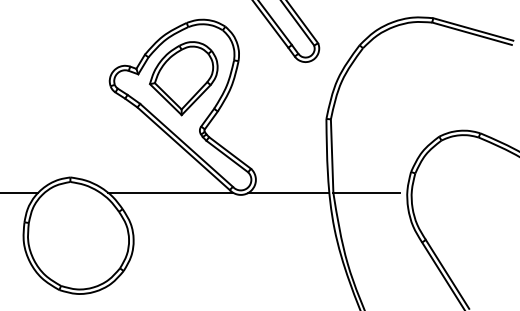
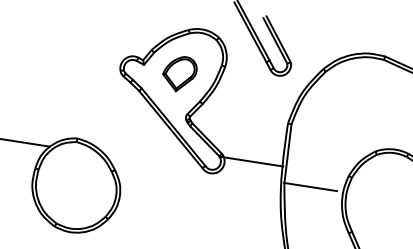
part: (183, 78) -> (179, 73), size x0.6
line: (170, 192) -> (155, 162), removed
line: (288, 192) -> (251, 161), moved

